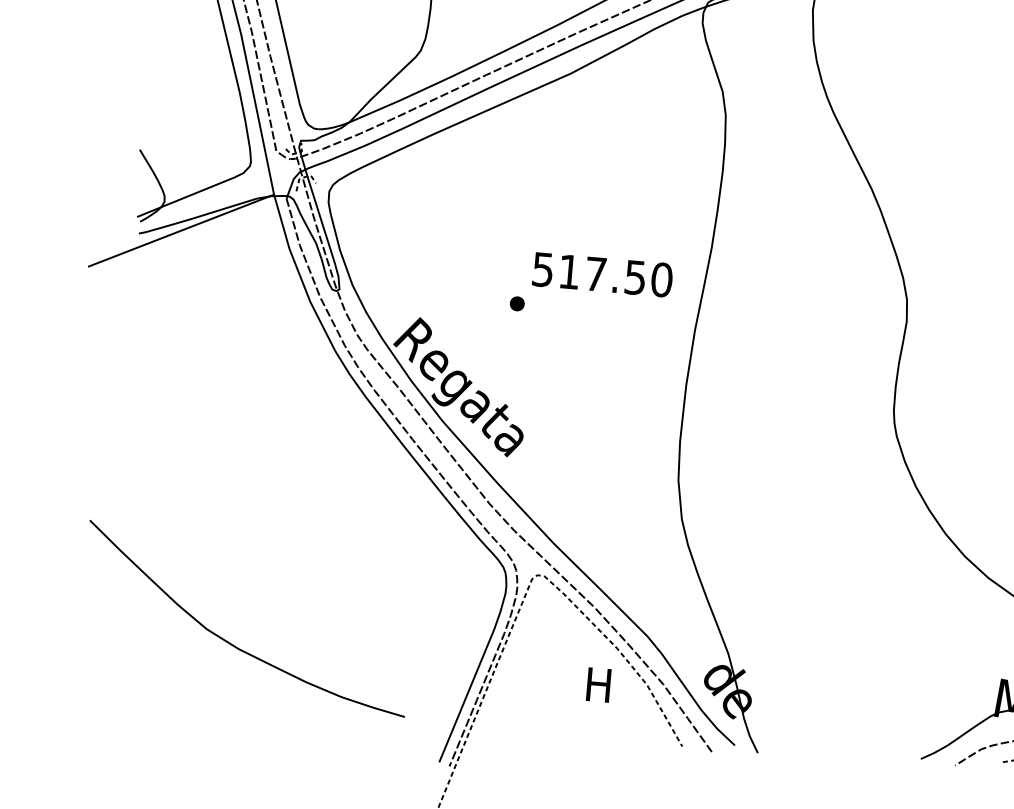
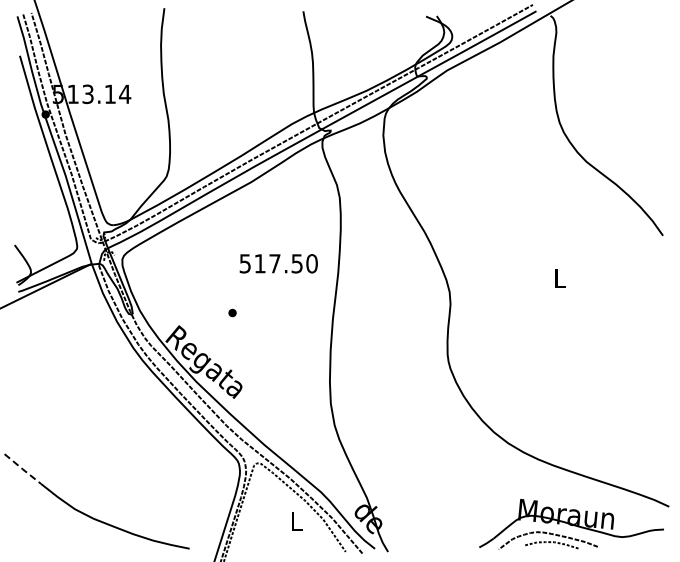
text: (602, 274) -> (278, 263), moved
line: (119, 550) -> (22, 469), solid -> dashed
text: (599, 684) -> (296, 521), H -> L

